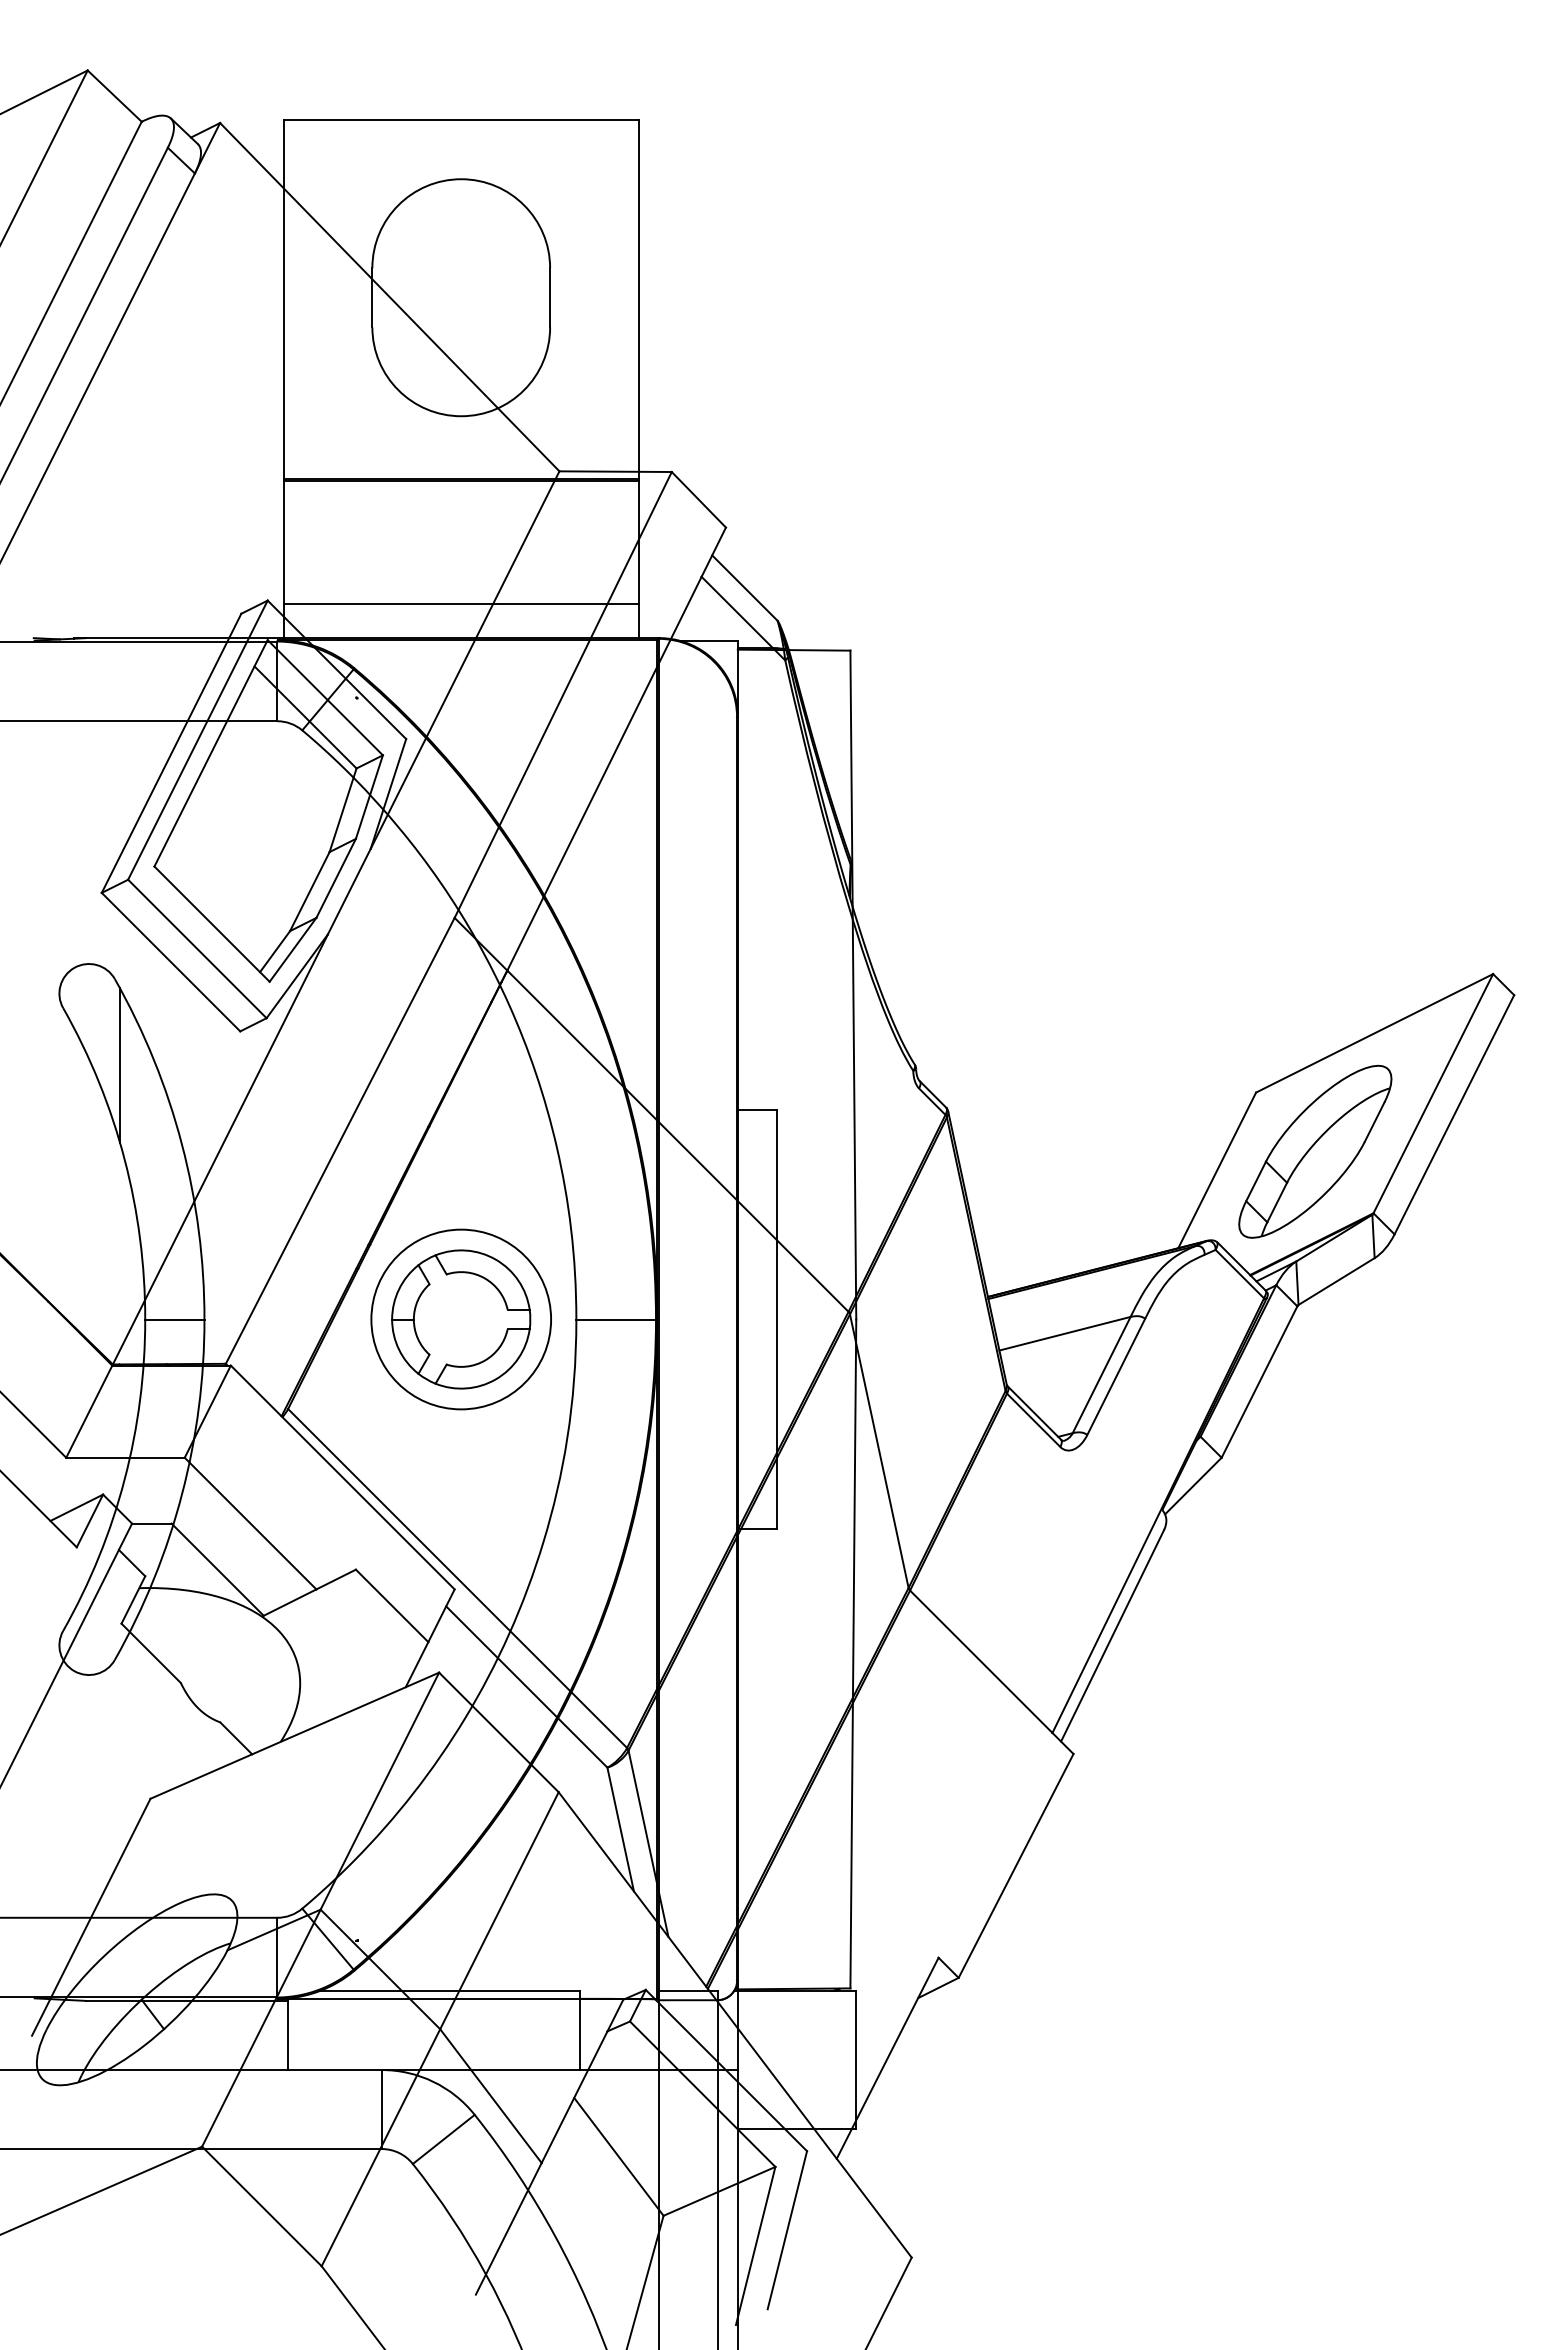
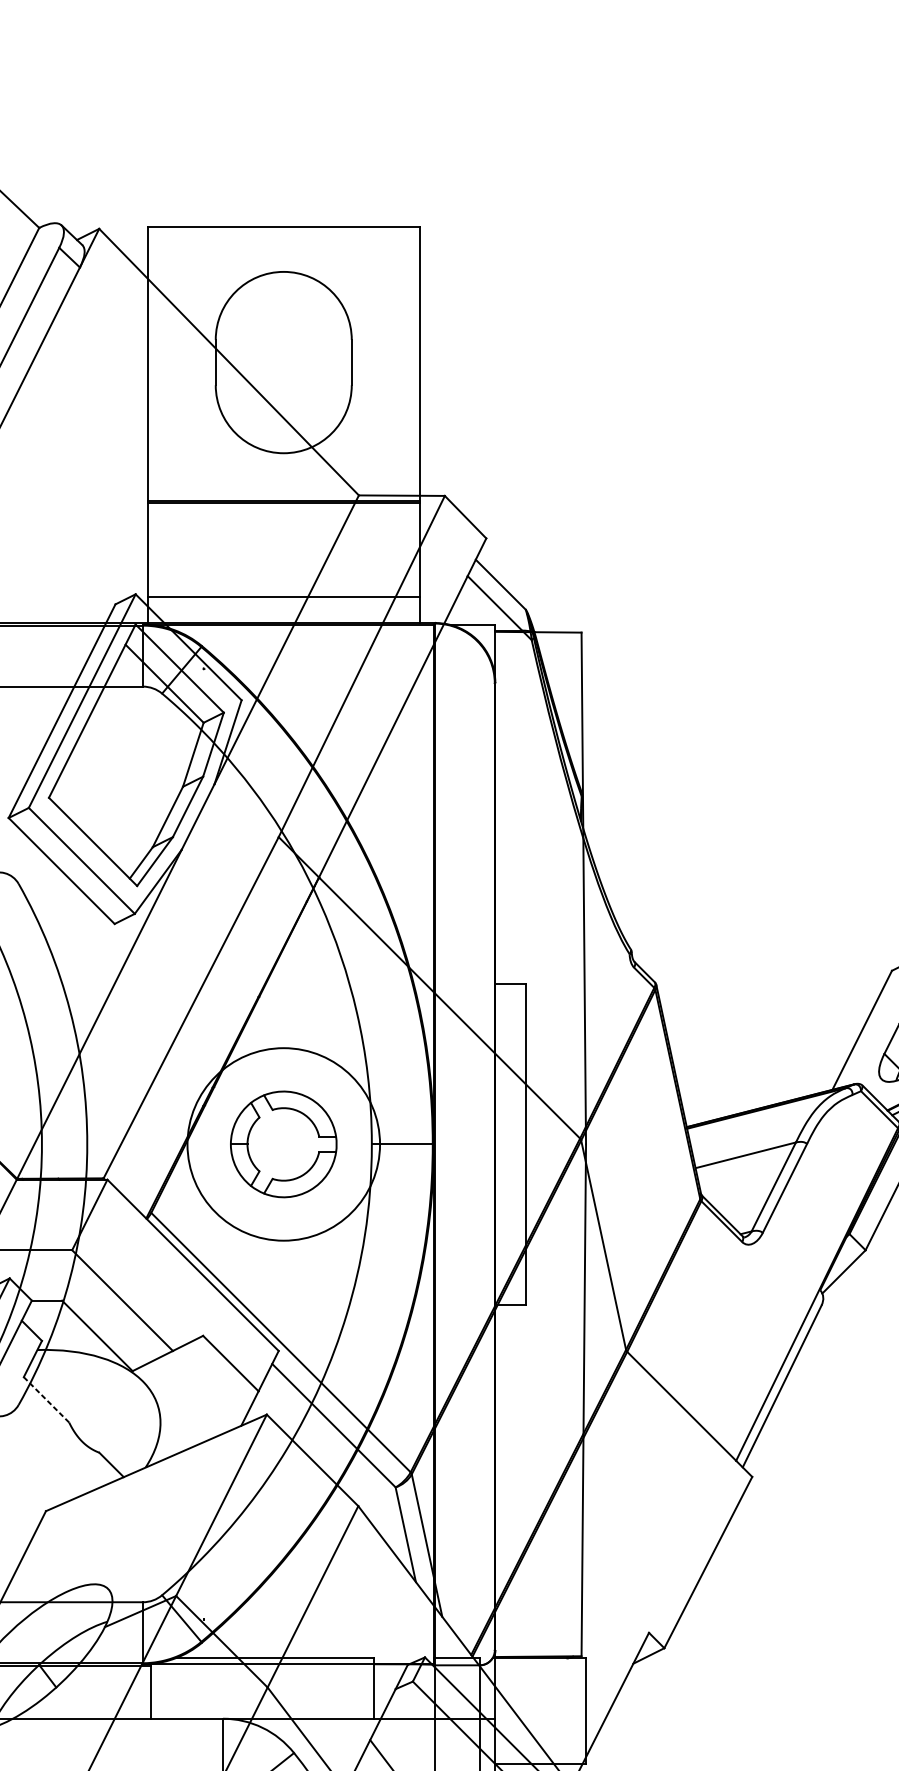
line: (120, 1065) -> (23, 950), removed
line: (174, 1319) -> (64, 1144), removed
circle: (461, 1319) -> (283, 1144), size x1.4
line: (151, 1653) -> (46, 1400), solid -> dashed

